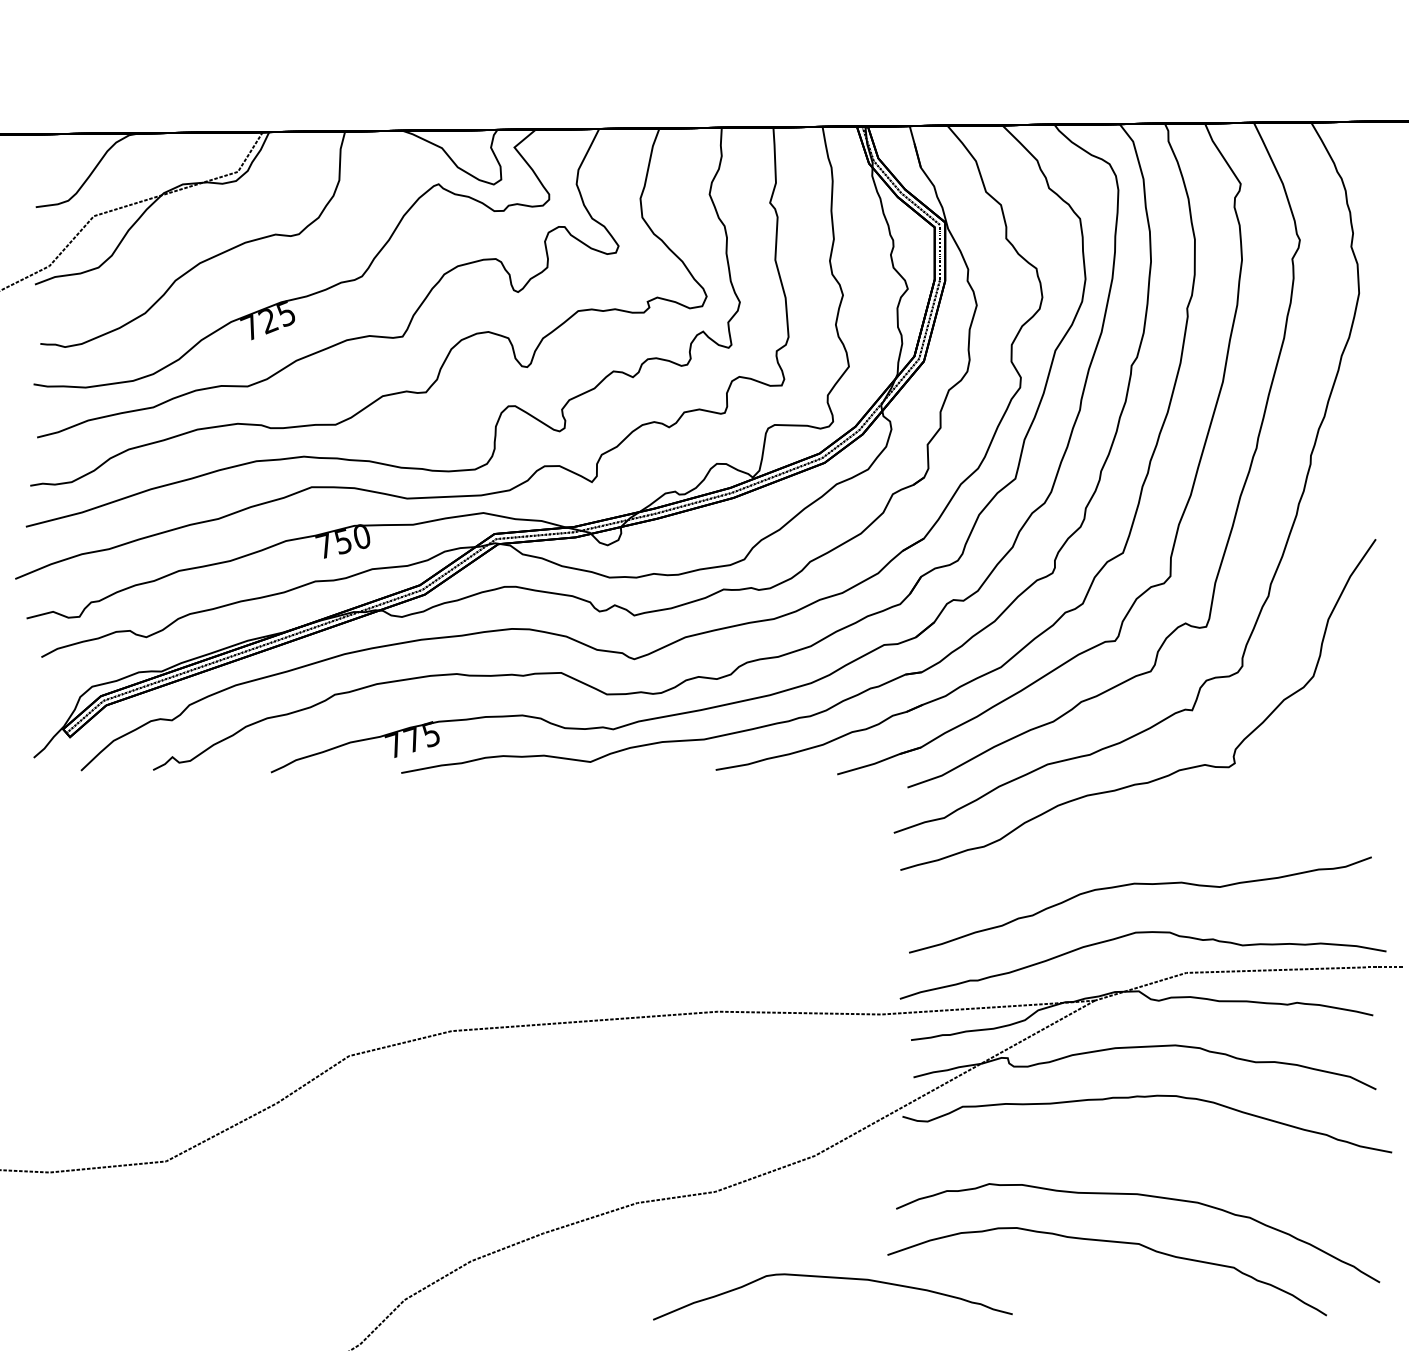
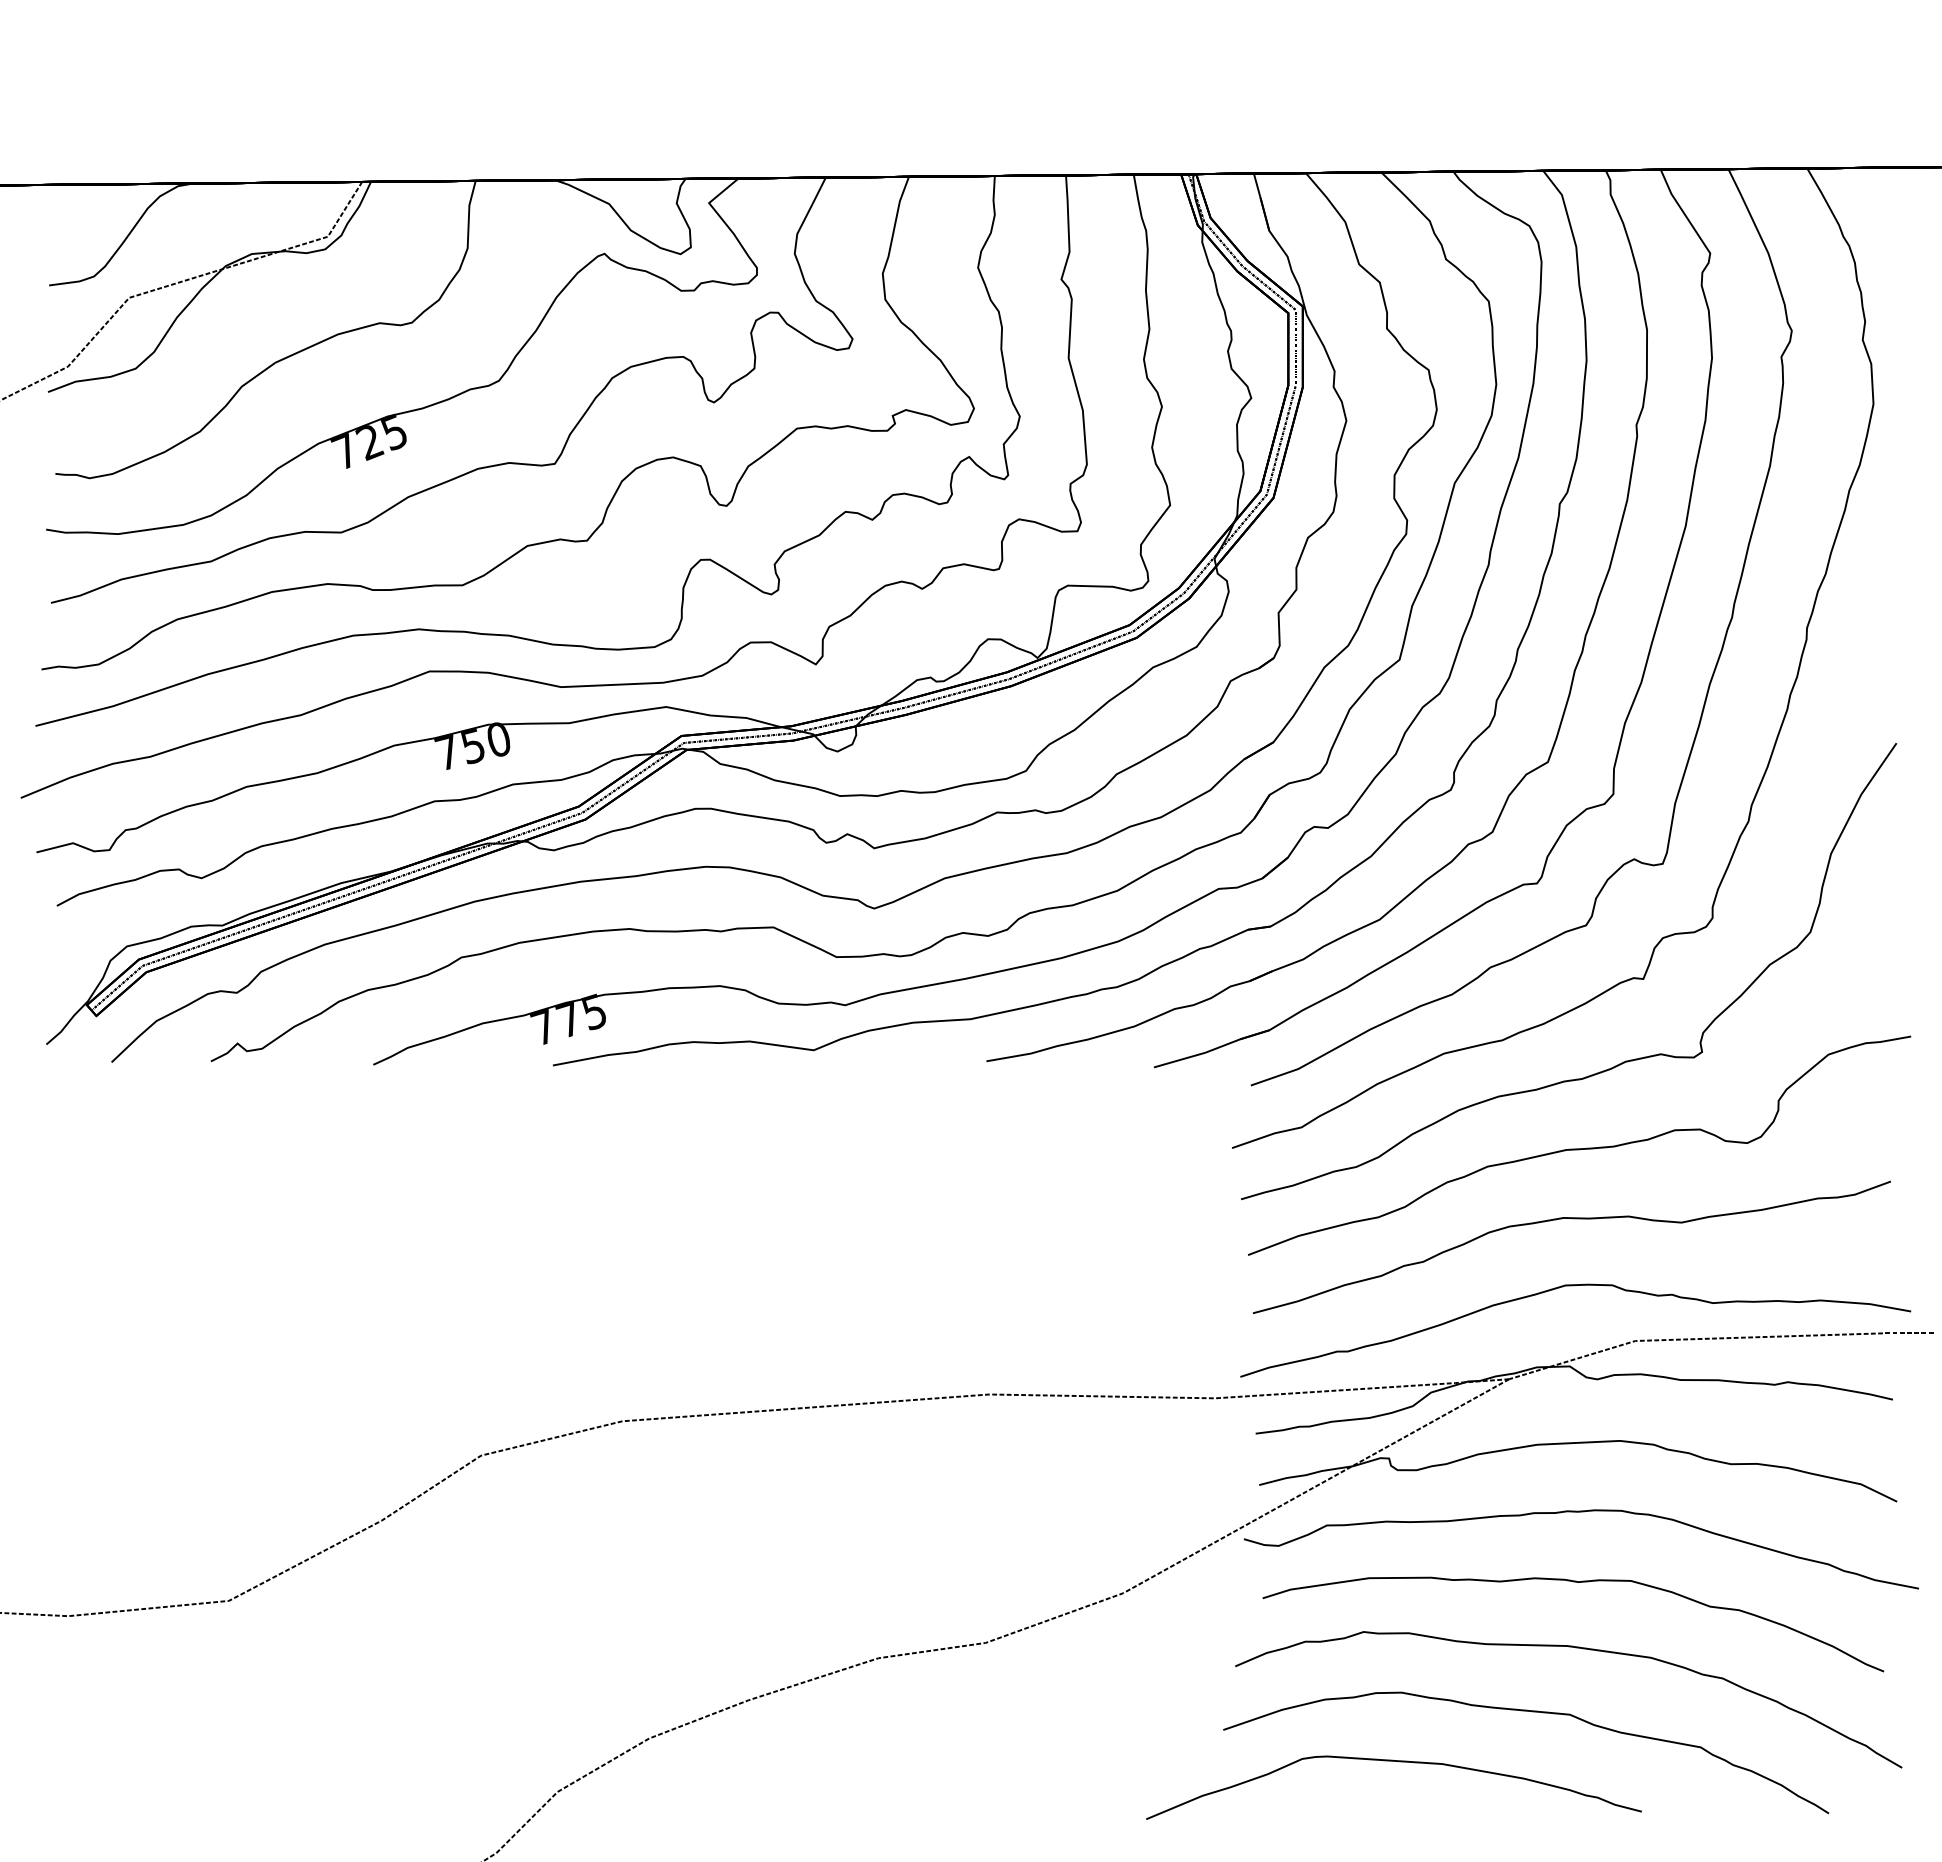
curve: (1145, 833) -> (1579, 1148), added
curve: (1141, 1148) -> (1573, 1582), added
curve: (836, 1278) -> (1398, 1762), moved

